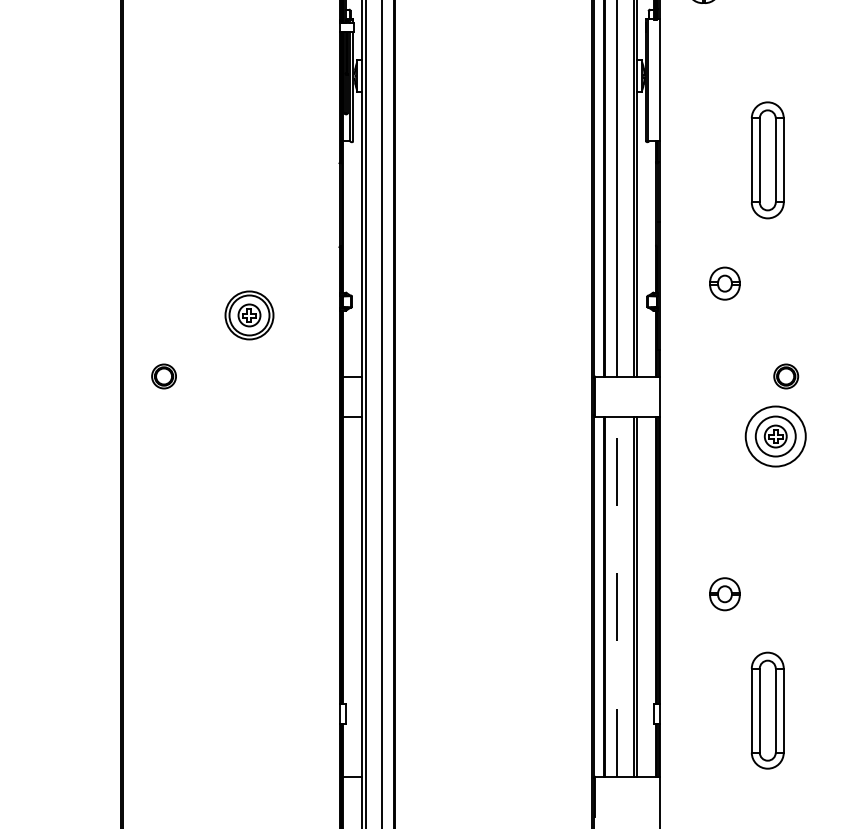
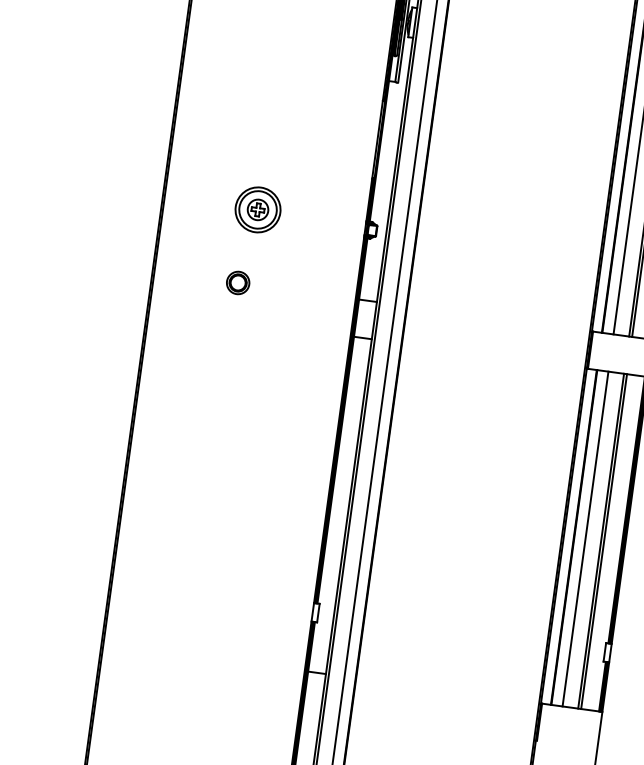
part: (249, 315) -> (258, 209), moved
part: (163, 376) -> (237, 282), moved
line: (616, 596) -> (585, 538), dashed -> solid

